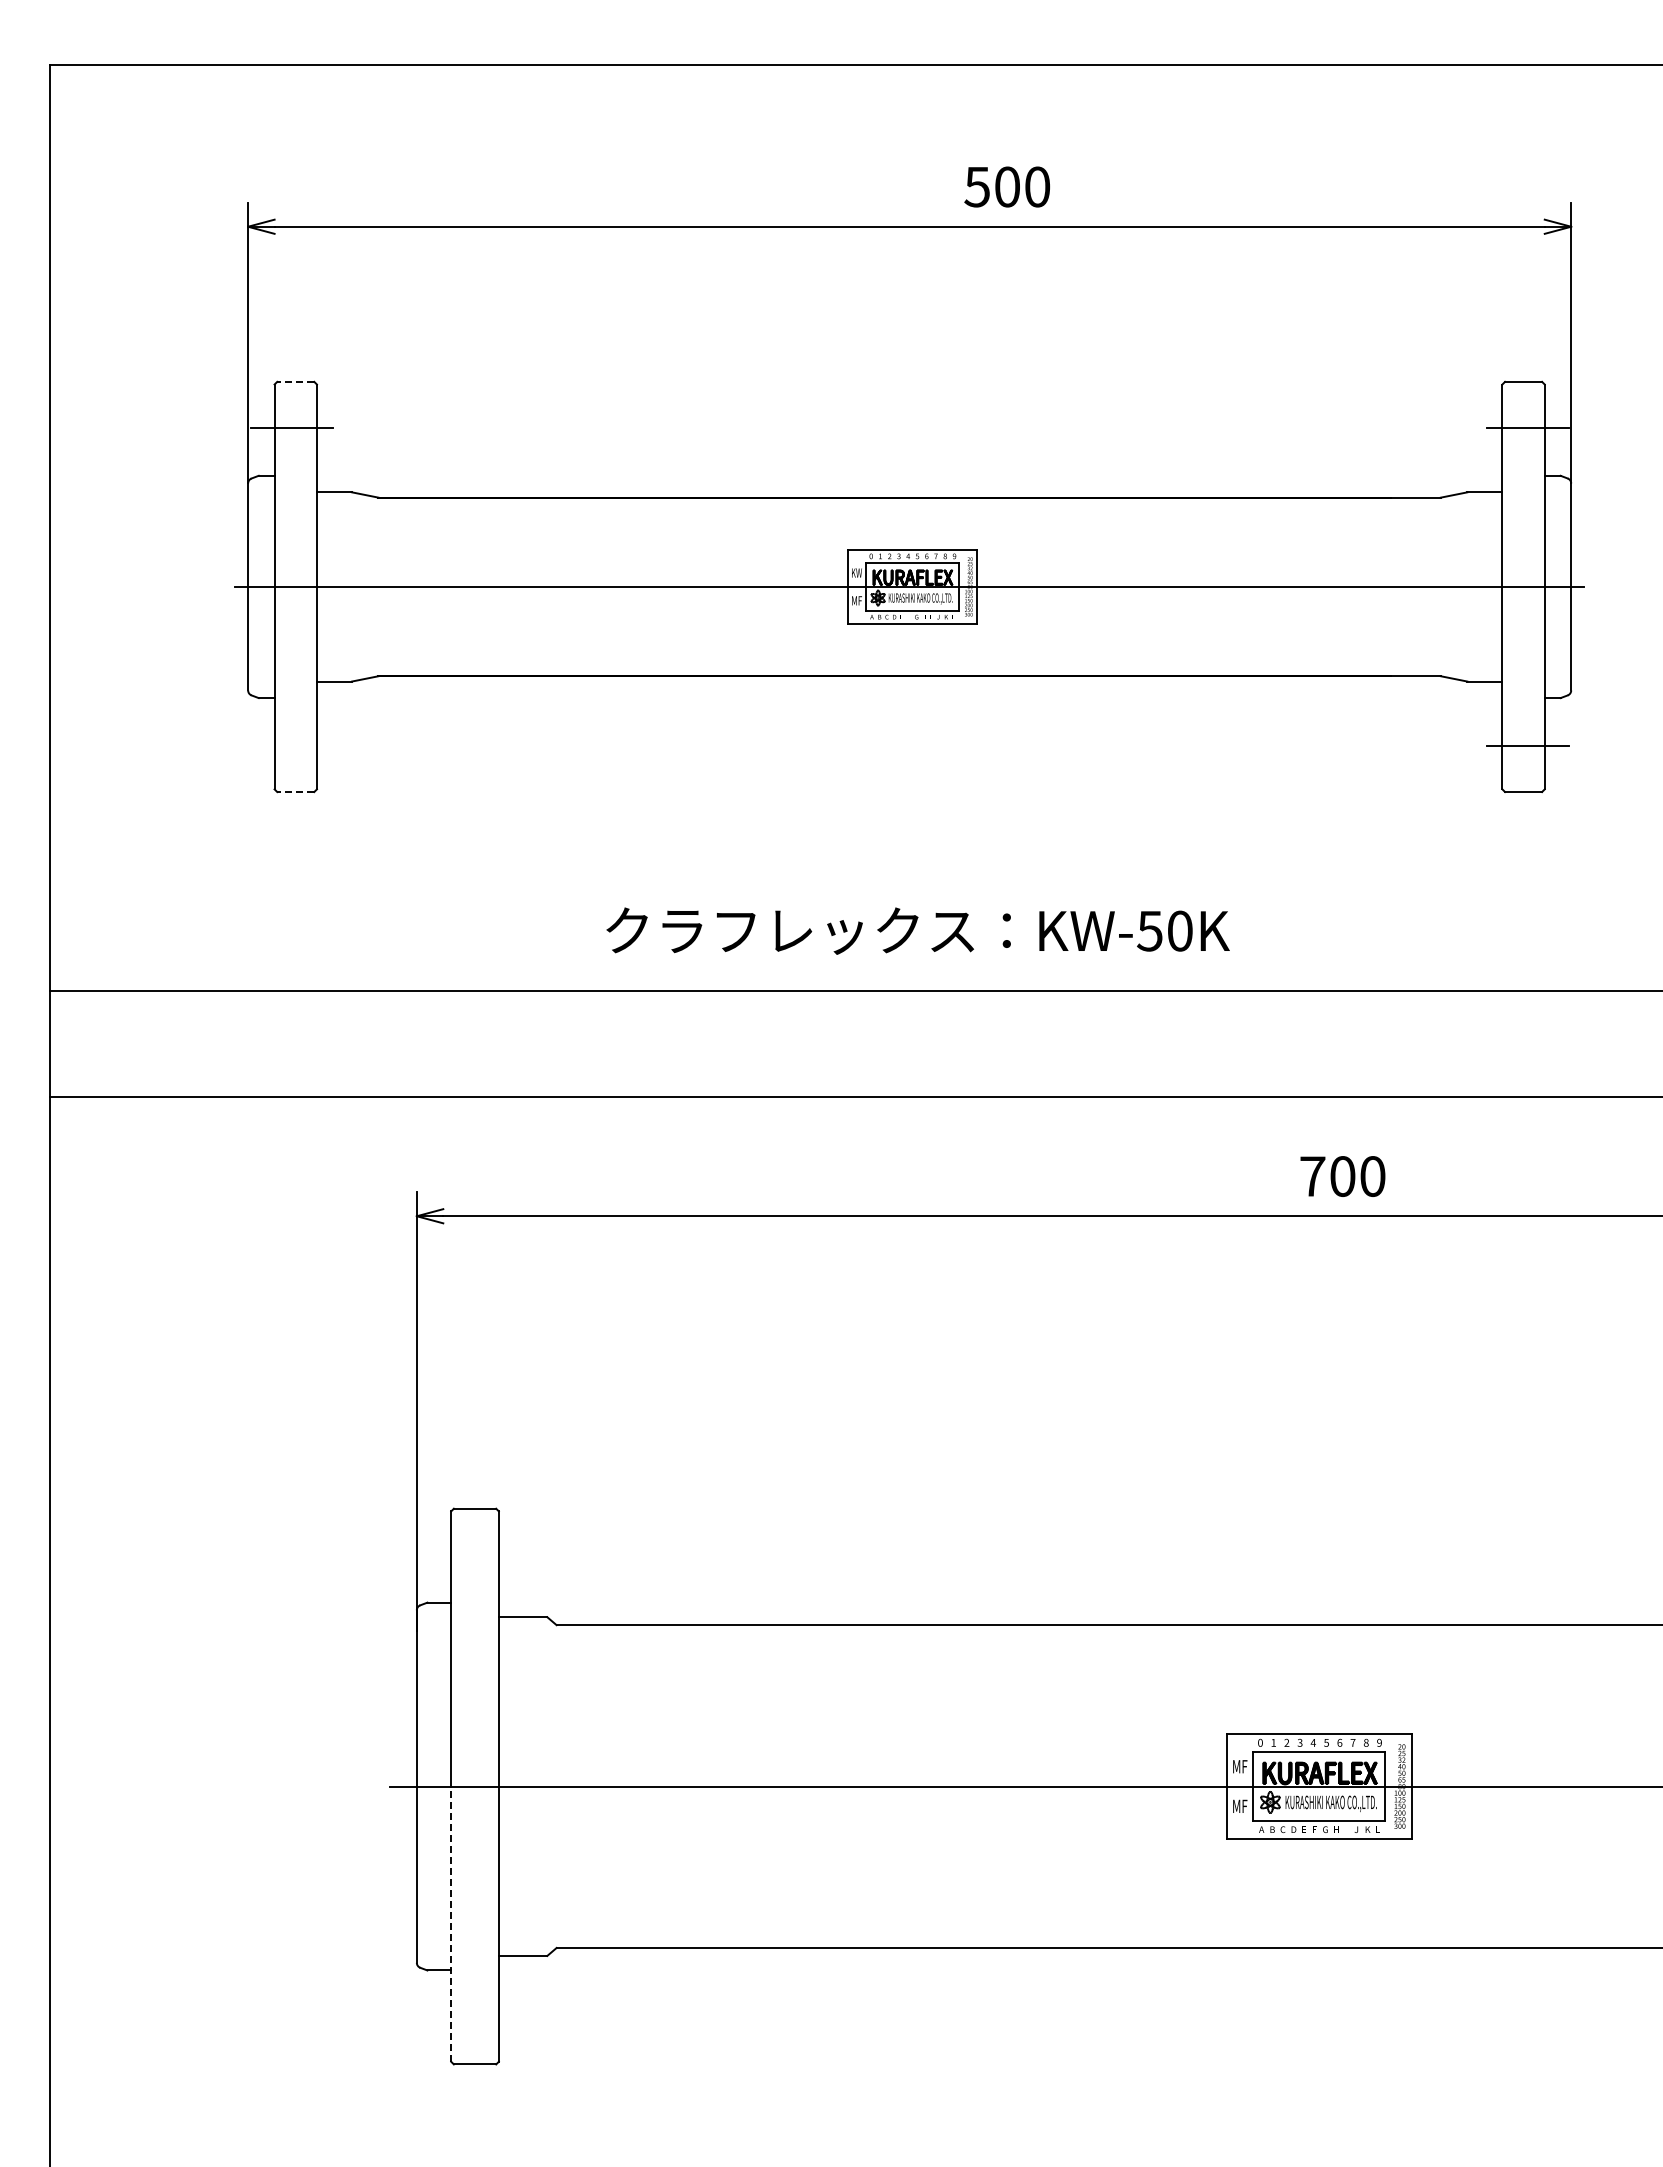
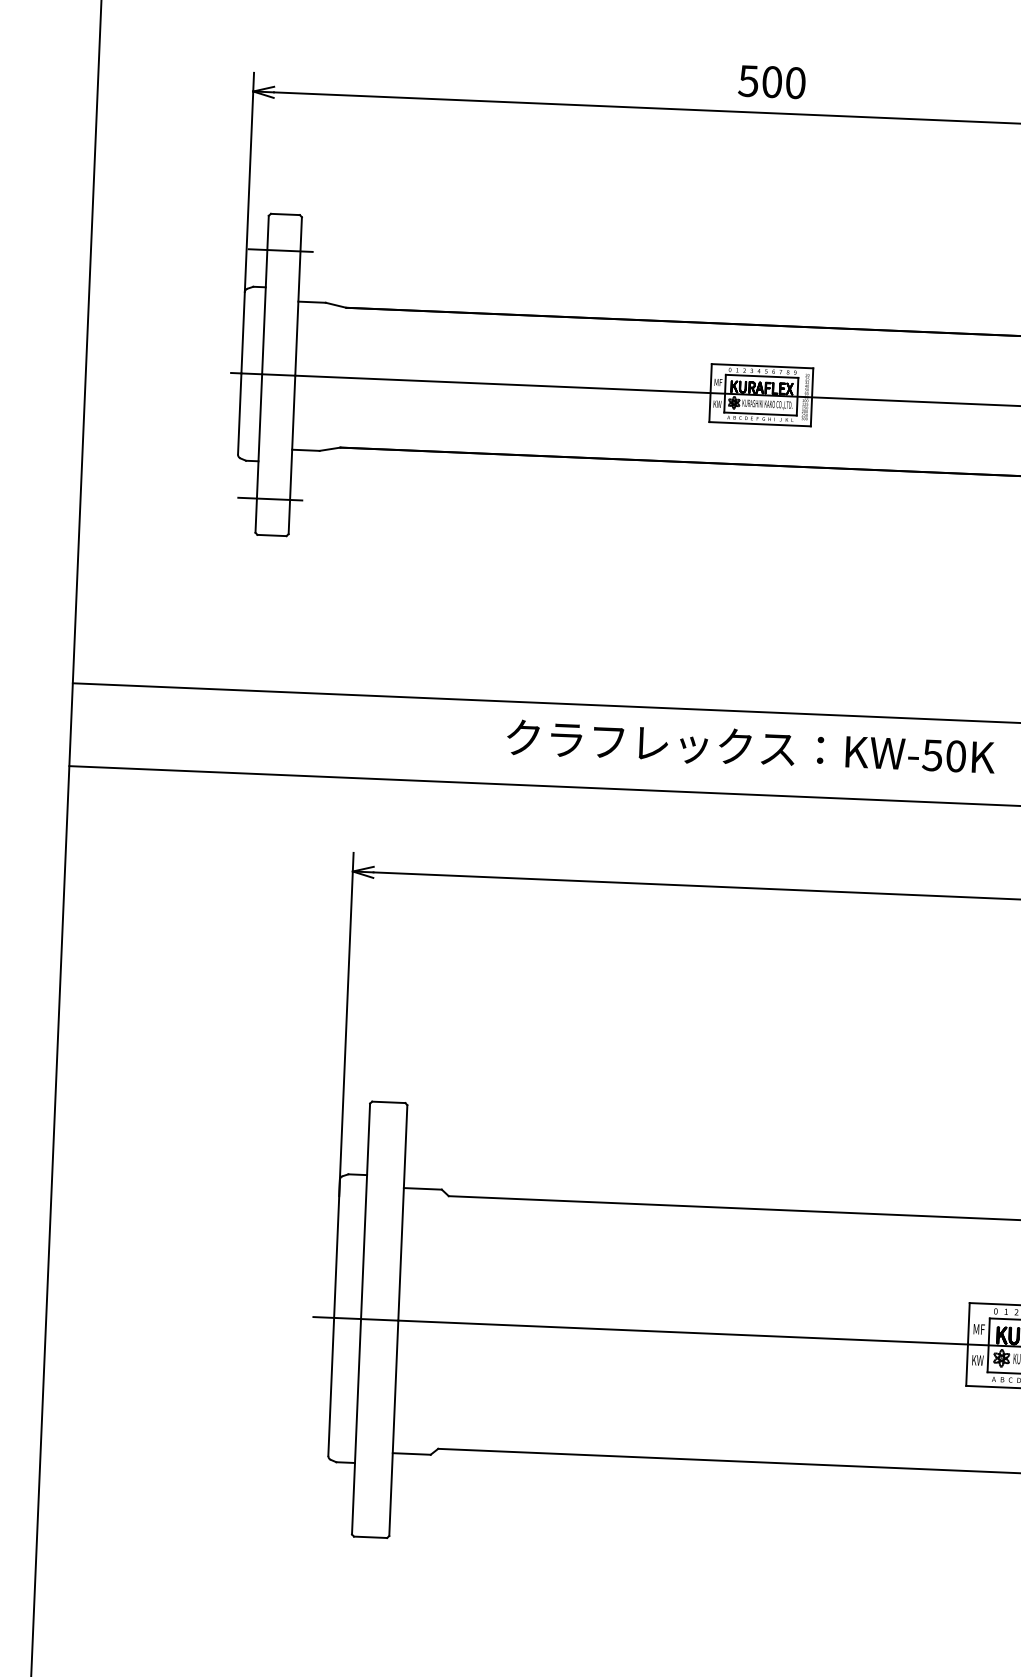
text: (1006, 186) -> (771, 81), moved
line: (295, 381) -> (285, 214), dashed -> solid
text: (856, 572) -> (718, 382), KW -> MF
text: (856, 600) -> (717, 403), MF -> KW
line: (291, 745) -> (270, 498), added
line: (295, 792) -> (271, 535), dashed -> solid
text: (917, 930) -> (750, 747), moved
text: (1240, 1805) -> (978, 1359), MF -> KW
line: (451, 1924) -> (356, 1427), dashed -> solid

